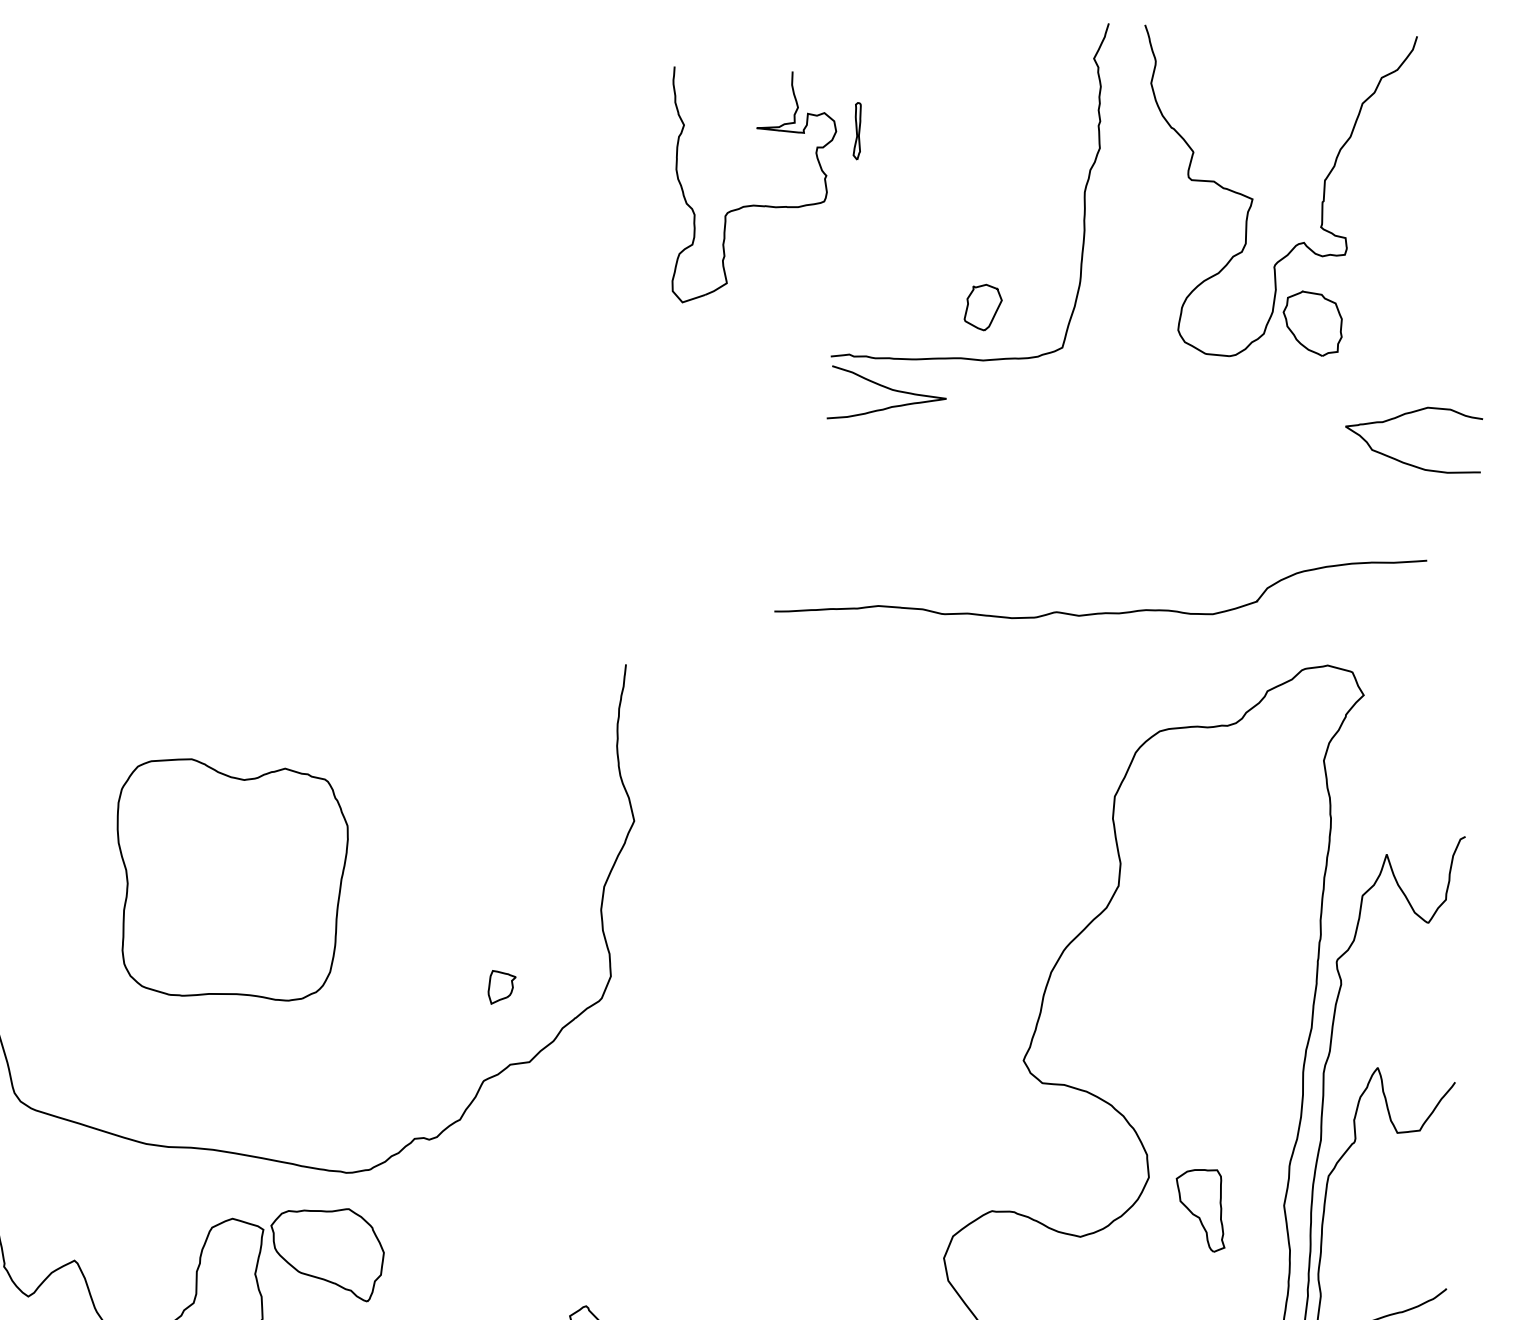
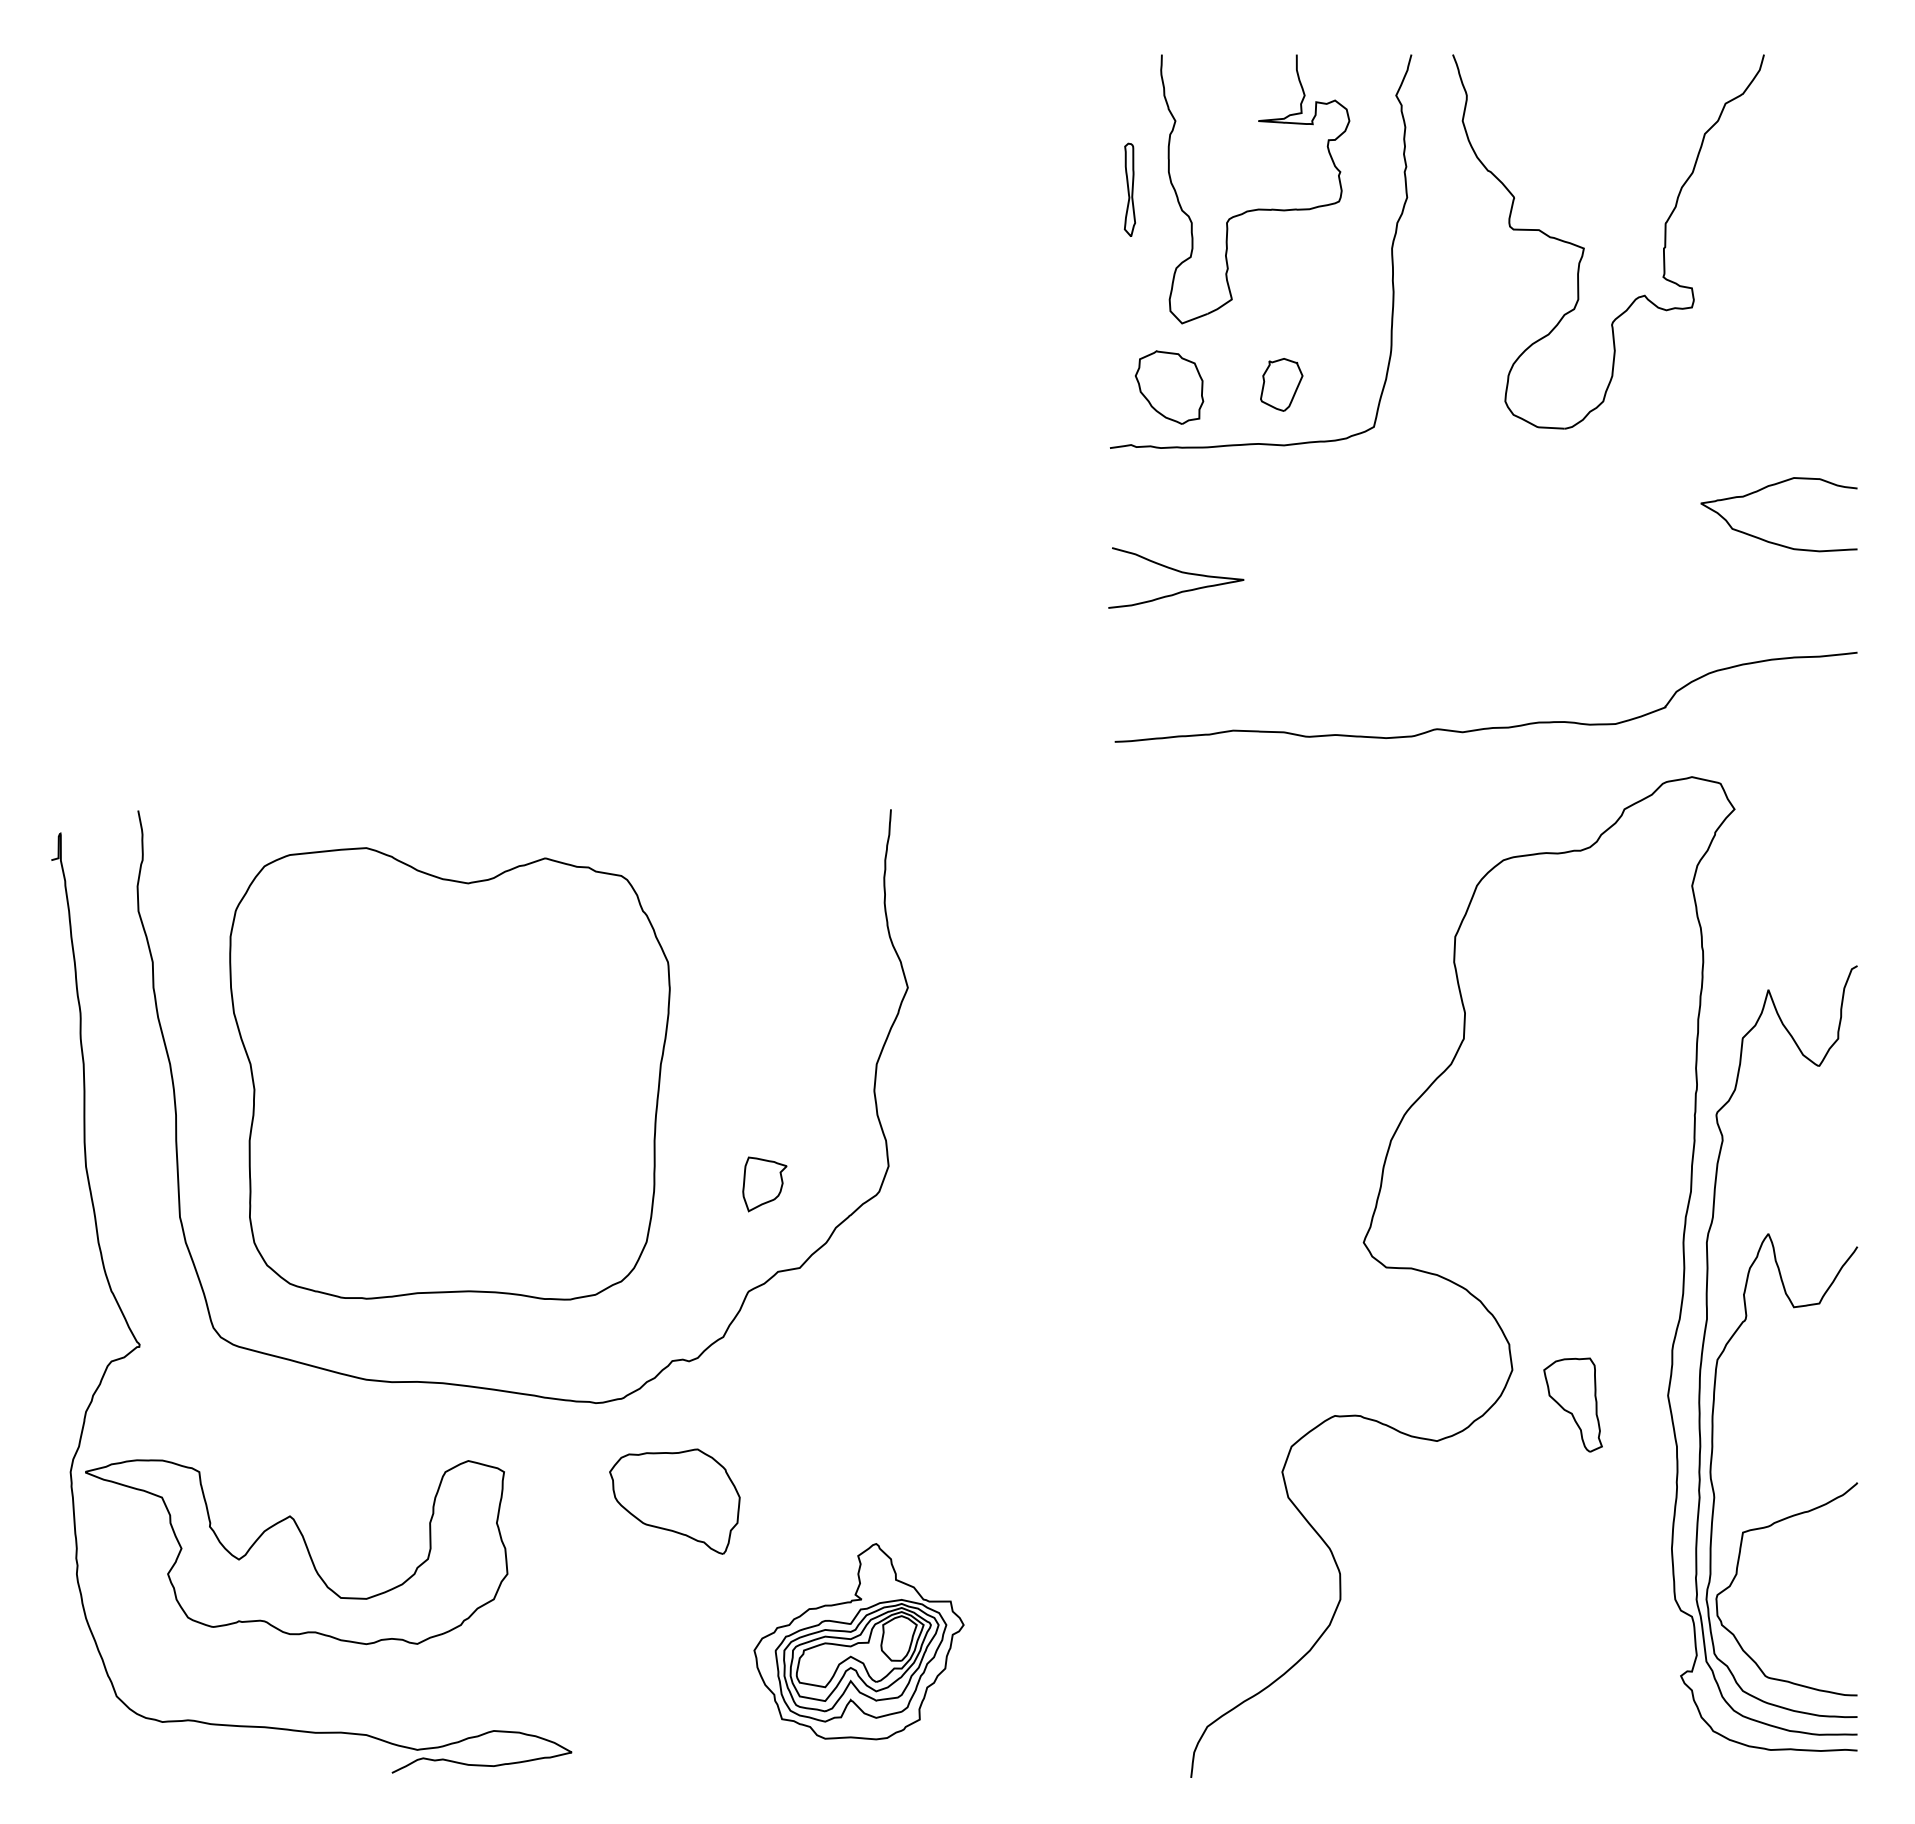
part: (857, 131) -> (1129, 189), size x1.43
part: (752, 204) -> (1257, 208), moved
part: (1312, 323) -> (1169, 387), moved
curve: (890, 389) -> (1179, 572), moved
curve: (1099, 612) -> (1485, 727), moved
part: (230, 879) -> (449, 1073), size x1.67
part: (501, 987) -> (764, 1184), size x1.43
part: (326, 1253) -> (674, 1501), moved

